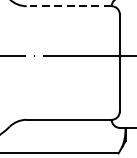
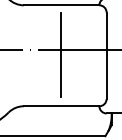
line: (69, 6) -> (61, 5), dashed -> solid
line: (69, 61) -> (61, 54), added

